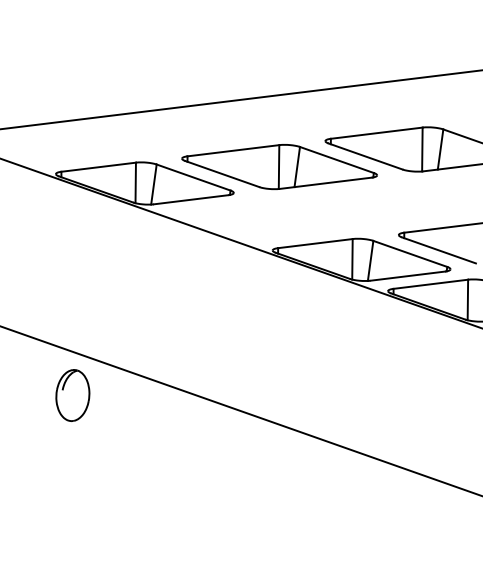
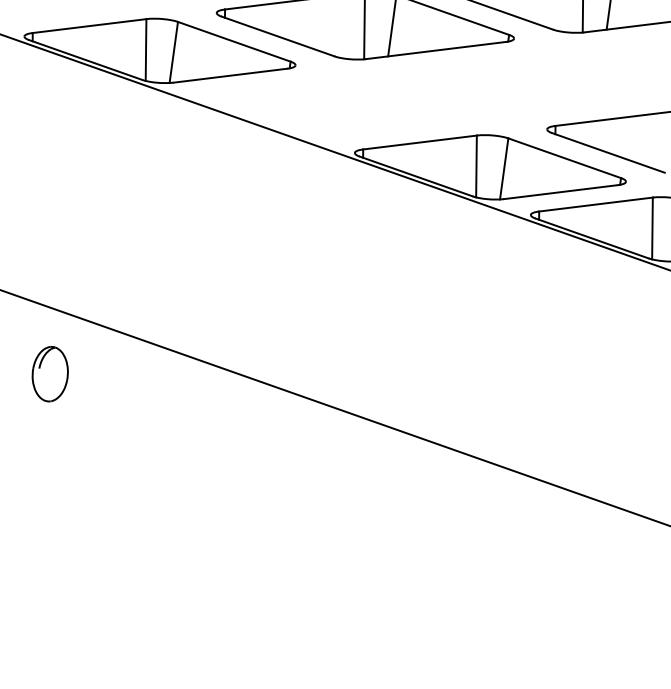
part: (72, 395) -> (49, 374), size x0.7

